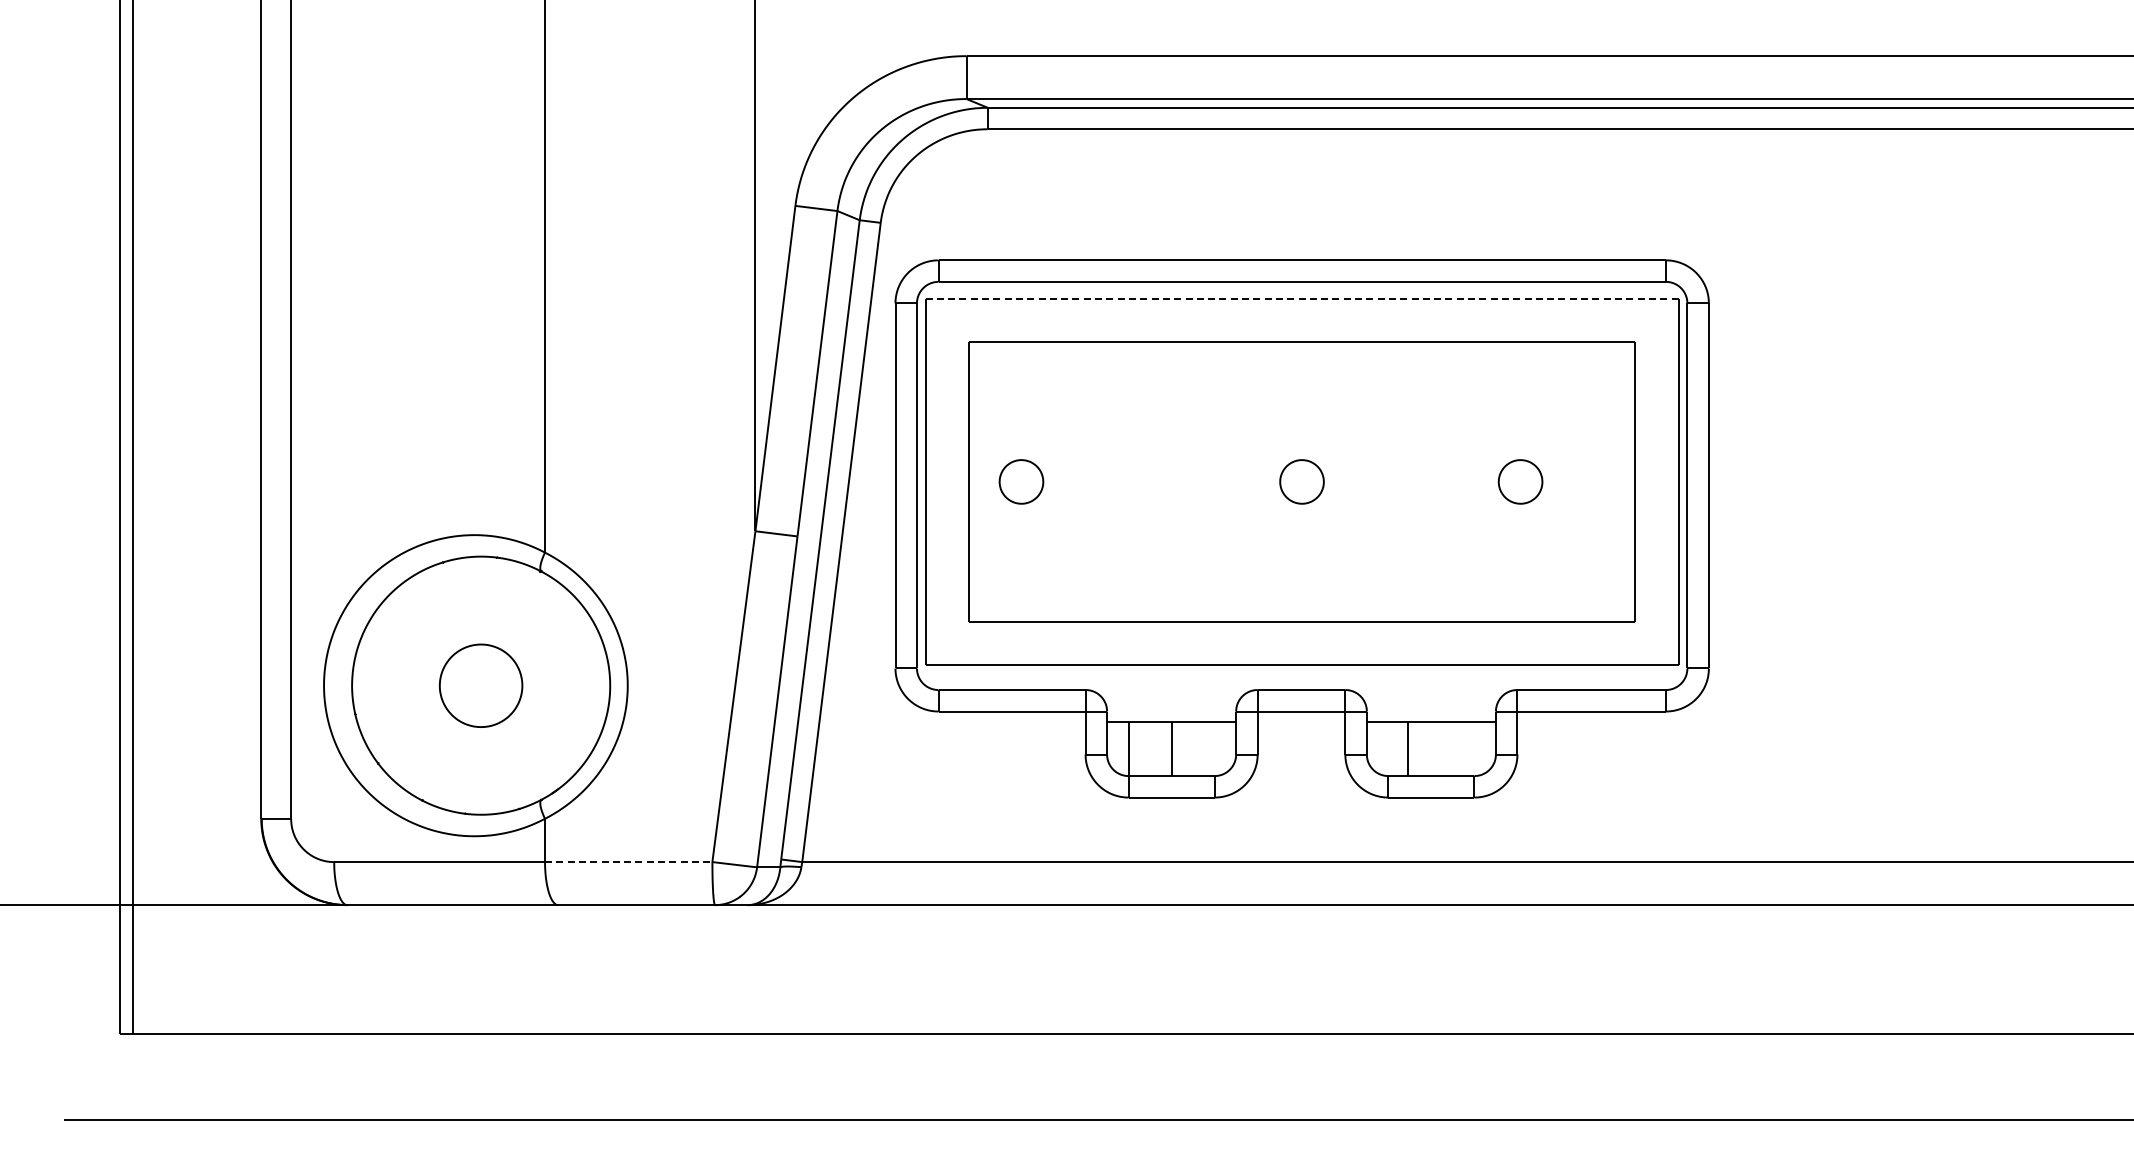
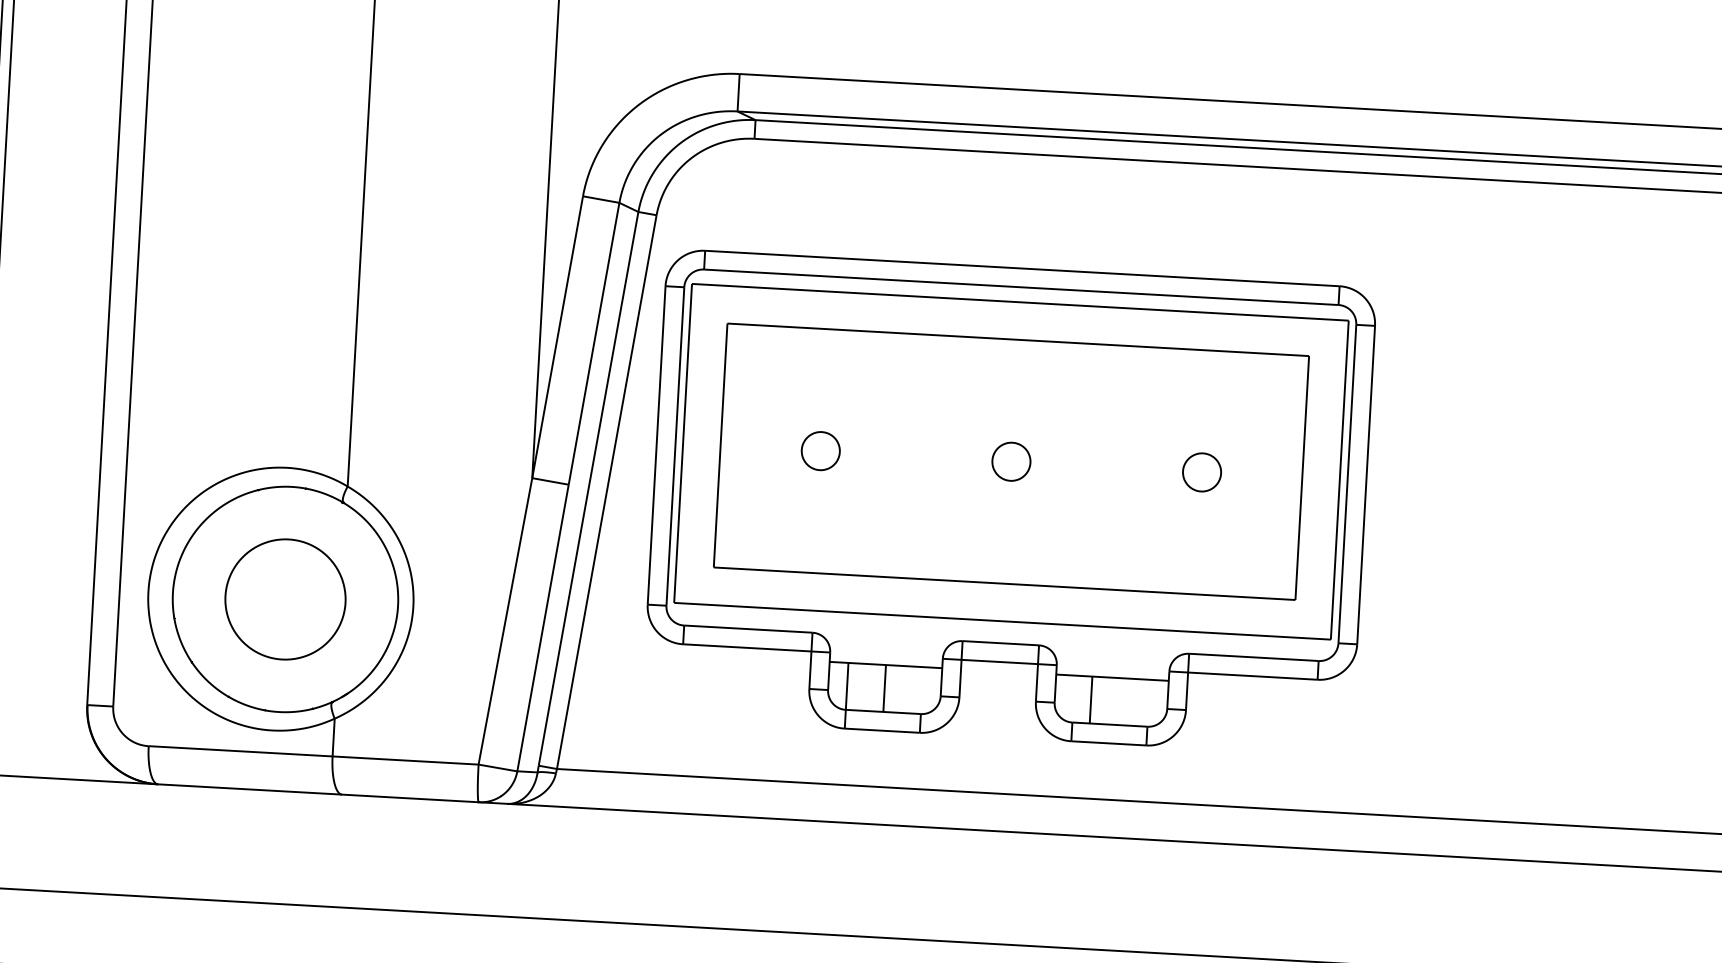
line: (1301, 299) -> (1019, 302), dashed -> solid
part: (1021, 481) -> (820, 450), moved
part: (480, 685) -> (284, 599), size x1.67
line: (628, 862) -> (405, 760), dashed -> solid

